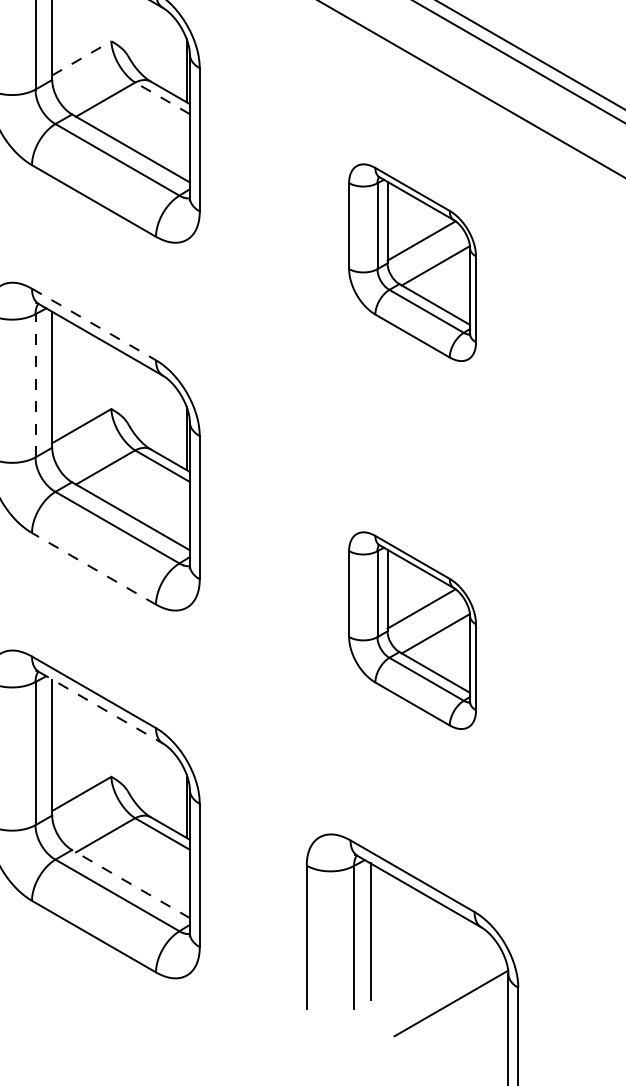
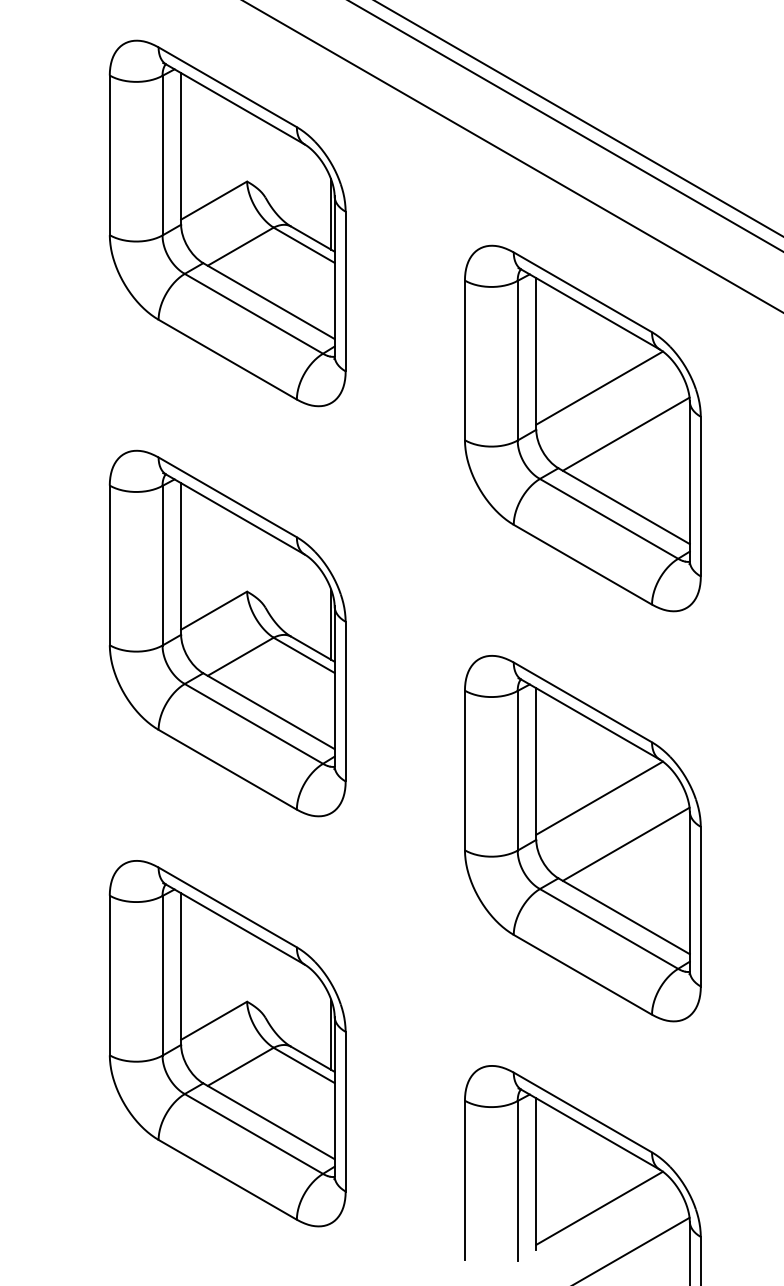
line: (82, 58) -> (214, 200), dashed -> solid
line: (161, 98) -> (303, 245), dashed -> solid
part: (412, 262) -> (582, 428), size x1.67
line: (93, 324) -> (227, 497), dashed -> solid
line: (35, 385) -> (162, 565), dashed -> solid
line: (93, 568) -> (227, 769), dashed -> solid
part: (412, 630) -> (582, 838), size x1.67
line: (100, 707) -> (235, 924), dashed -> solid
line: (130, 884) -> (268, 1121), dashed -> solid
line: (427, 961) -> (599, 1207), added

